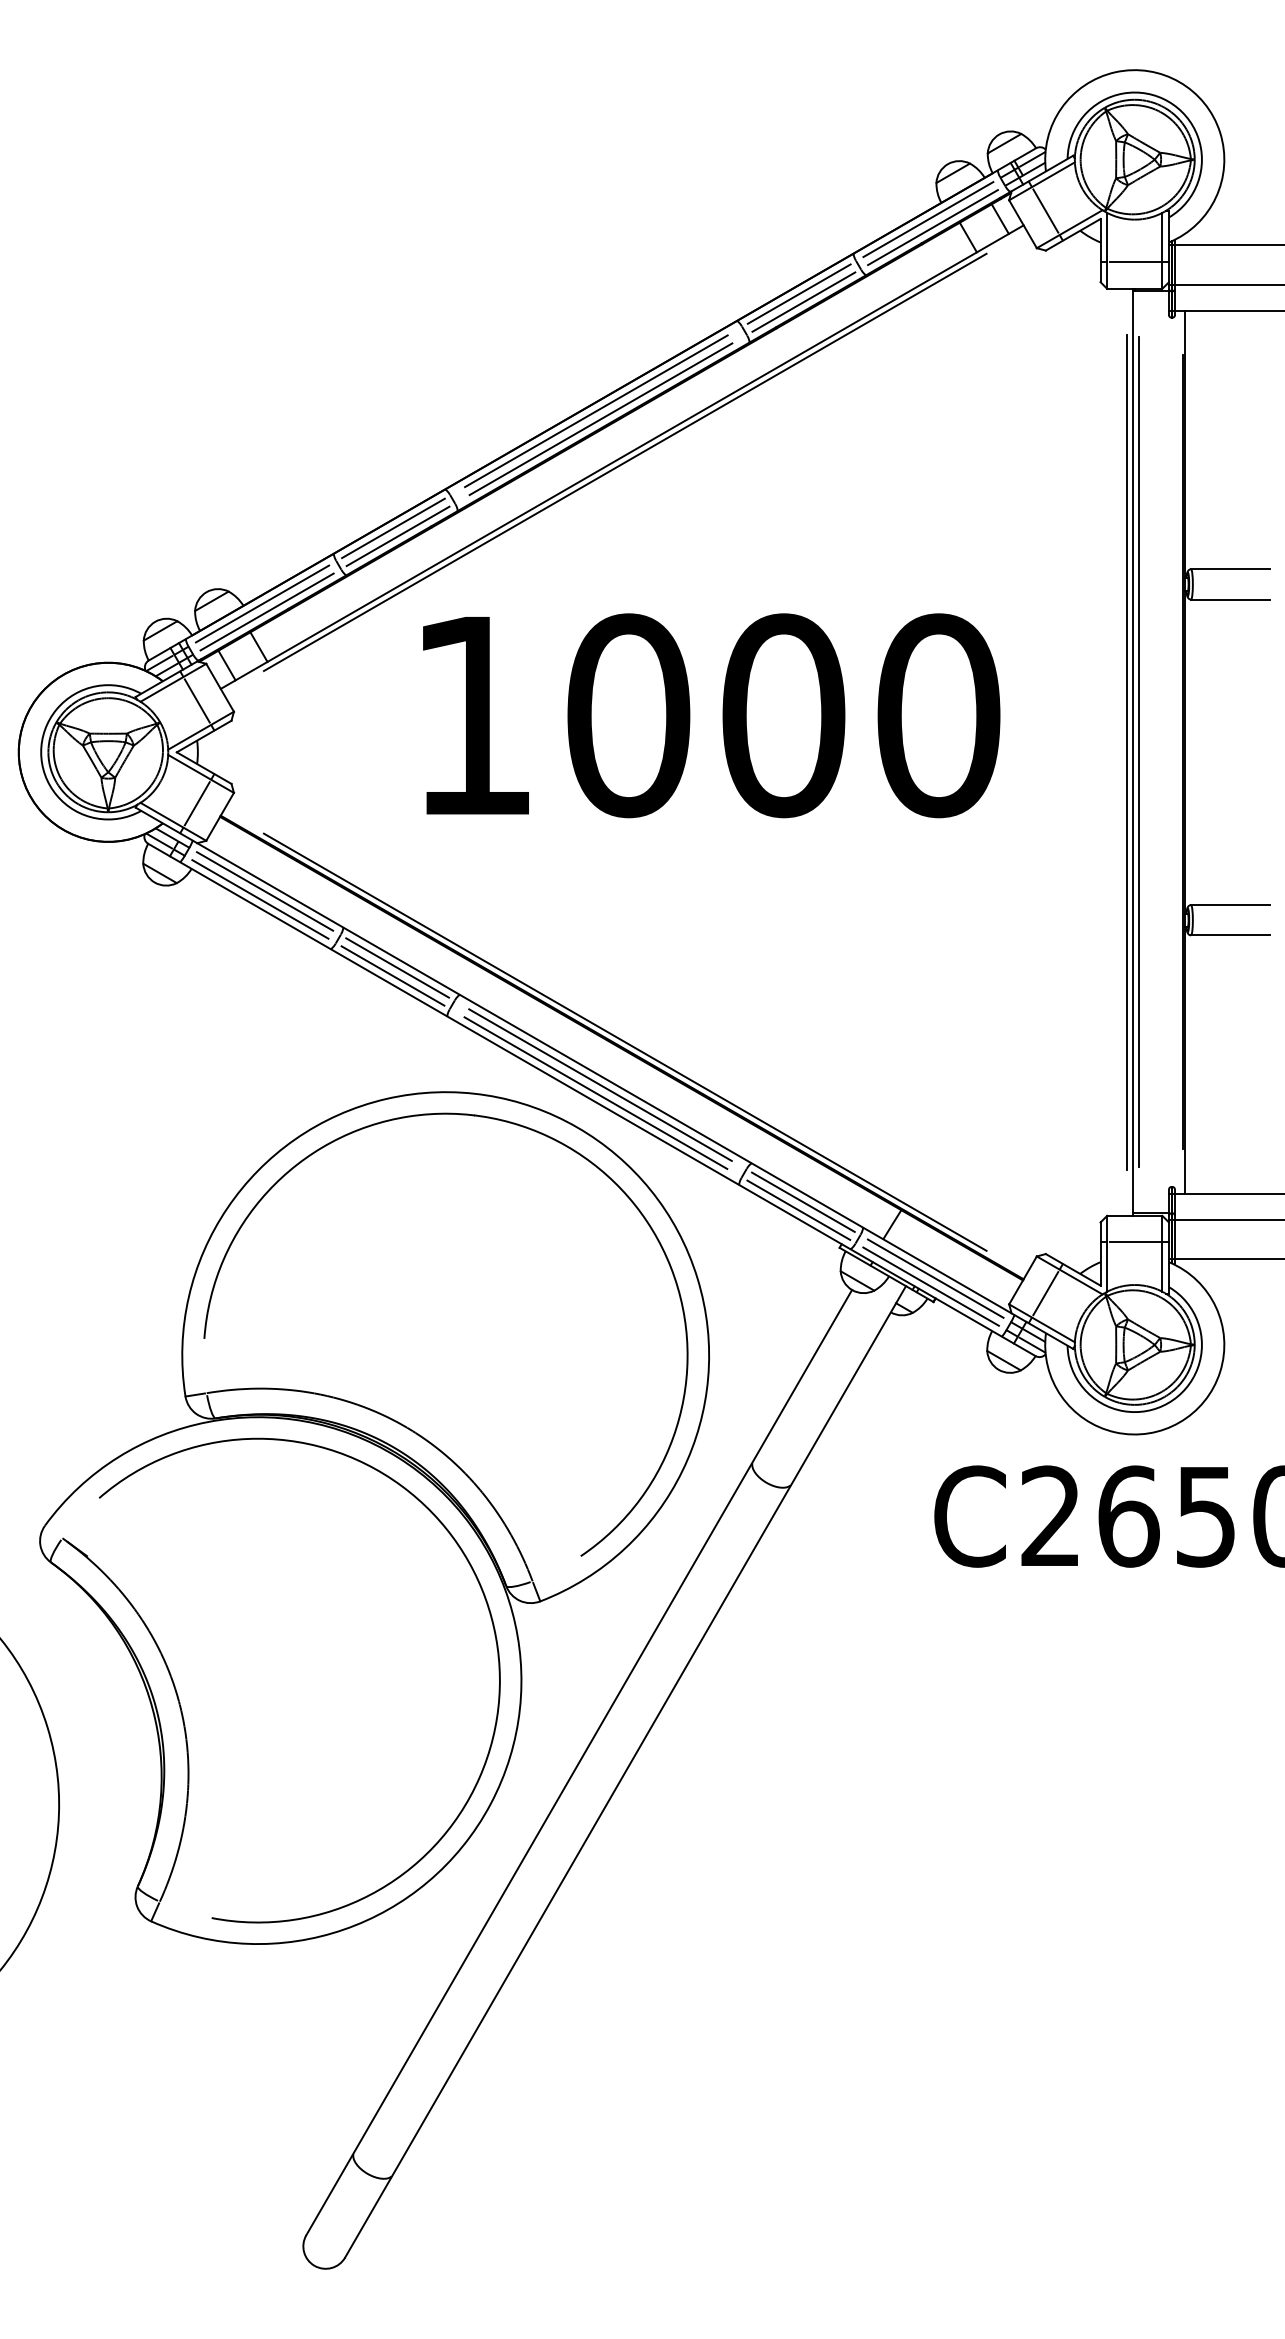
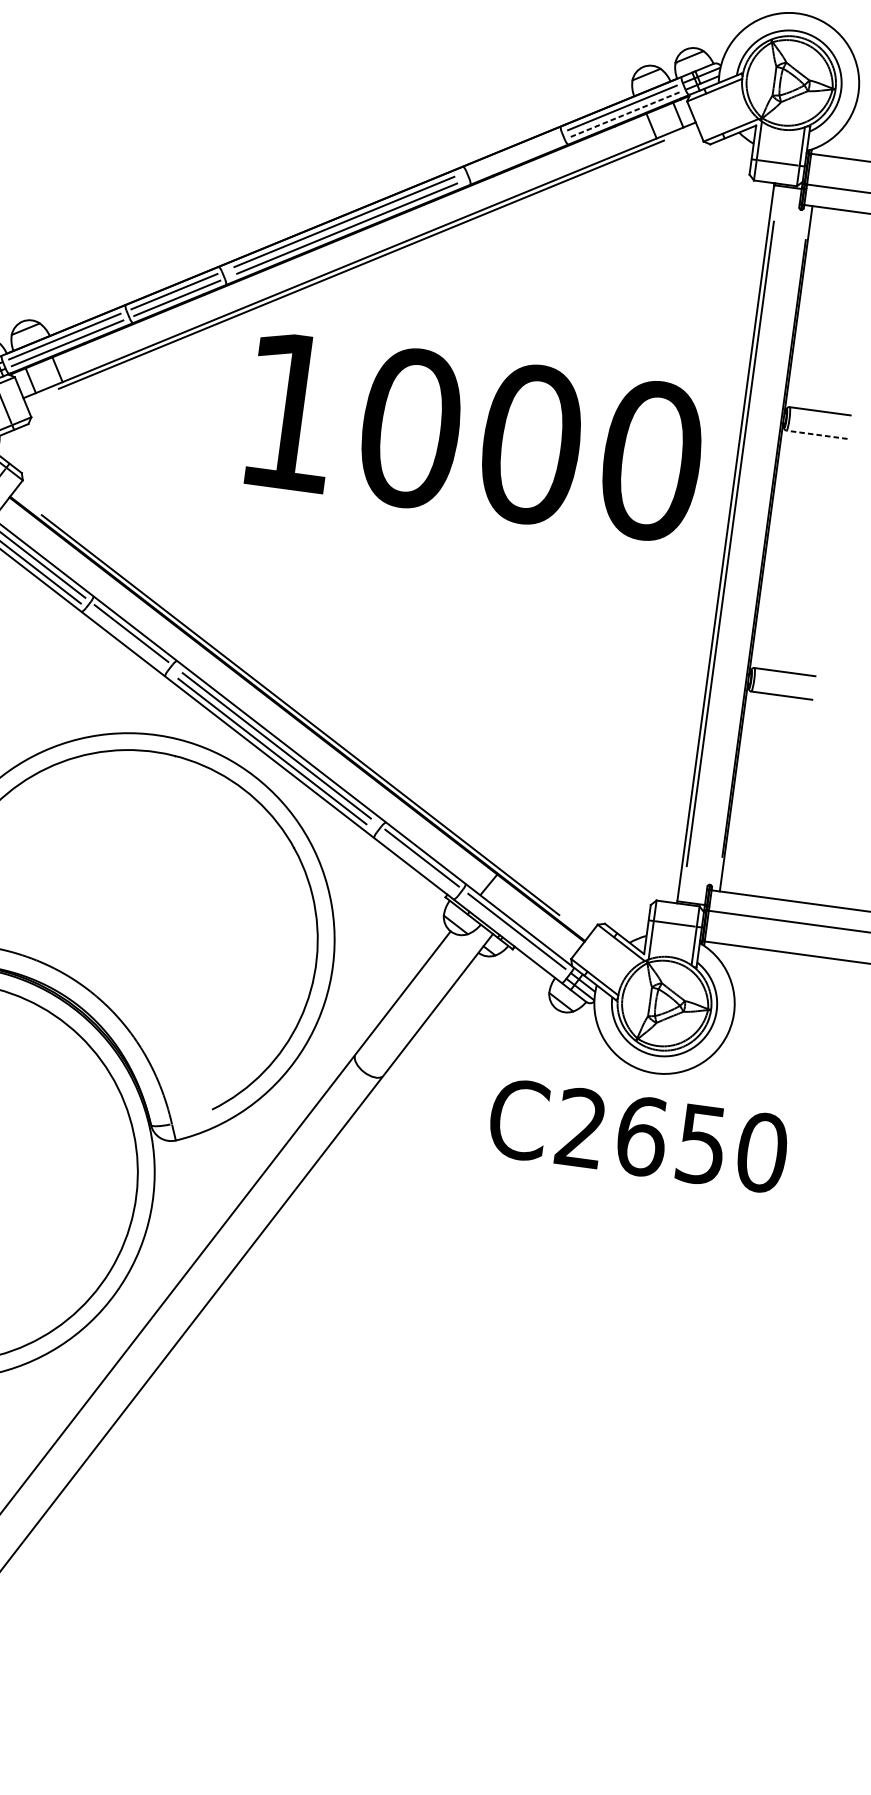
line: (1045, 210) -> (714, 113), removed
line: (933, 227) -> (625, 114), solid -> dashed
line: (798, 293) -> (513, 151), removed
line: (803, 301) -> (516, 158), removed
line: (1229, 599) -> (816, 434), solid -> dashed
text: (711, 715) -> (475, 436), moved
line: (1127, 752) -> (721, 542), removed
line: (392, 975) -> (126, 638), removed
line: (798, 1209) -> (417, 863), removed
line: (930, 1286) -> (512, 936), removed
line: (1045, 1293) -> (600, 954), removed

